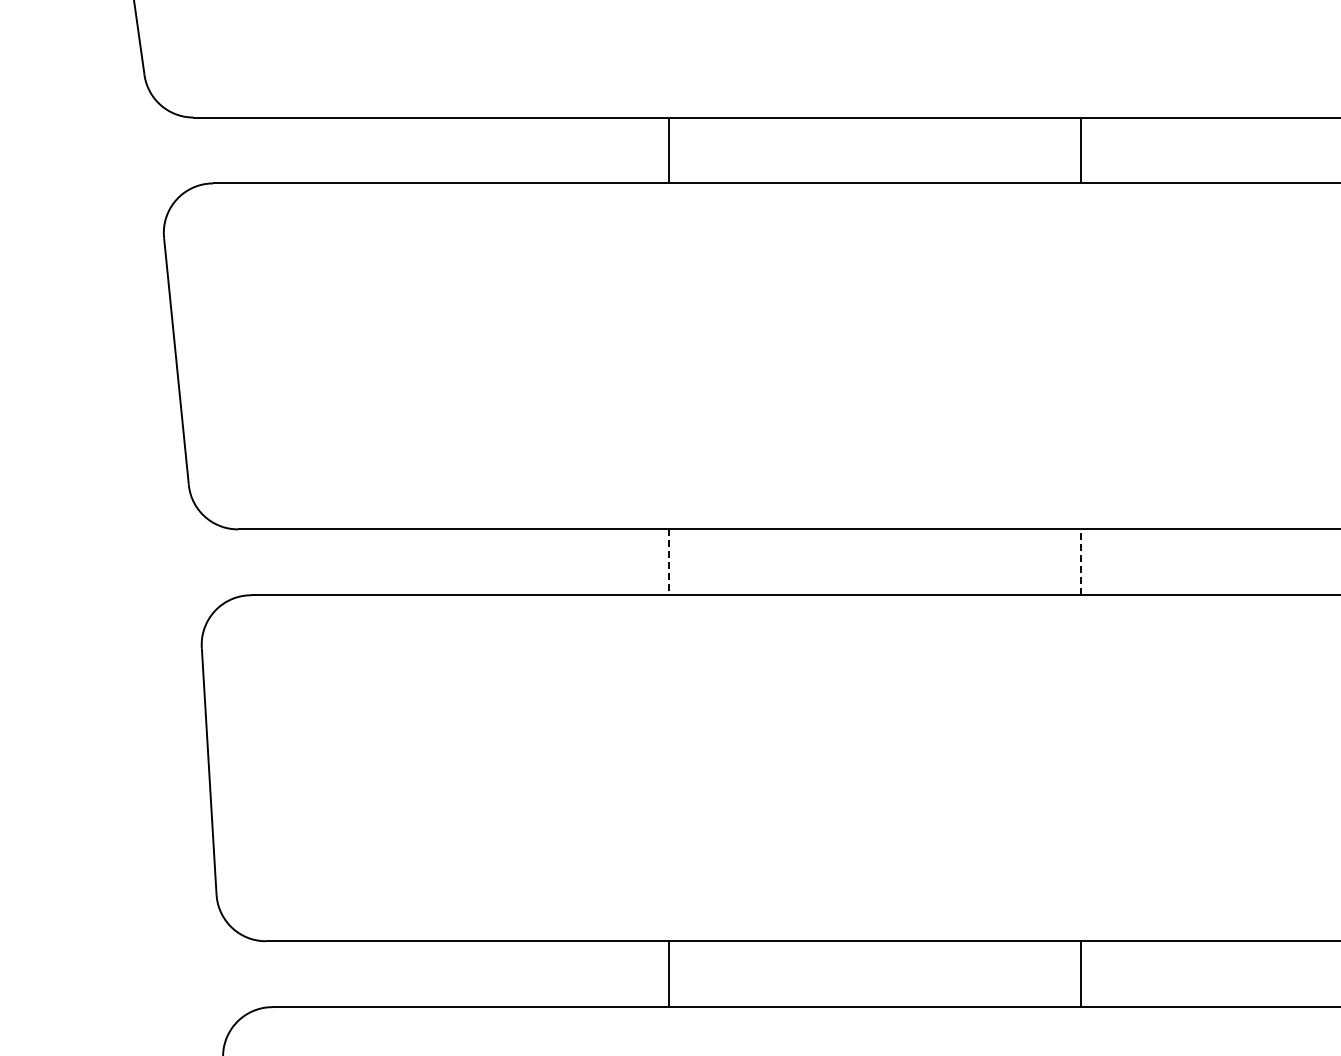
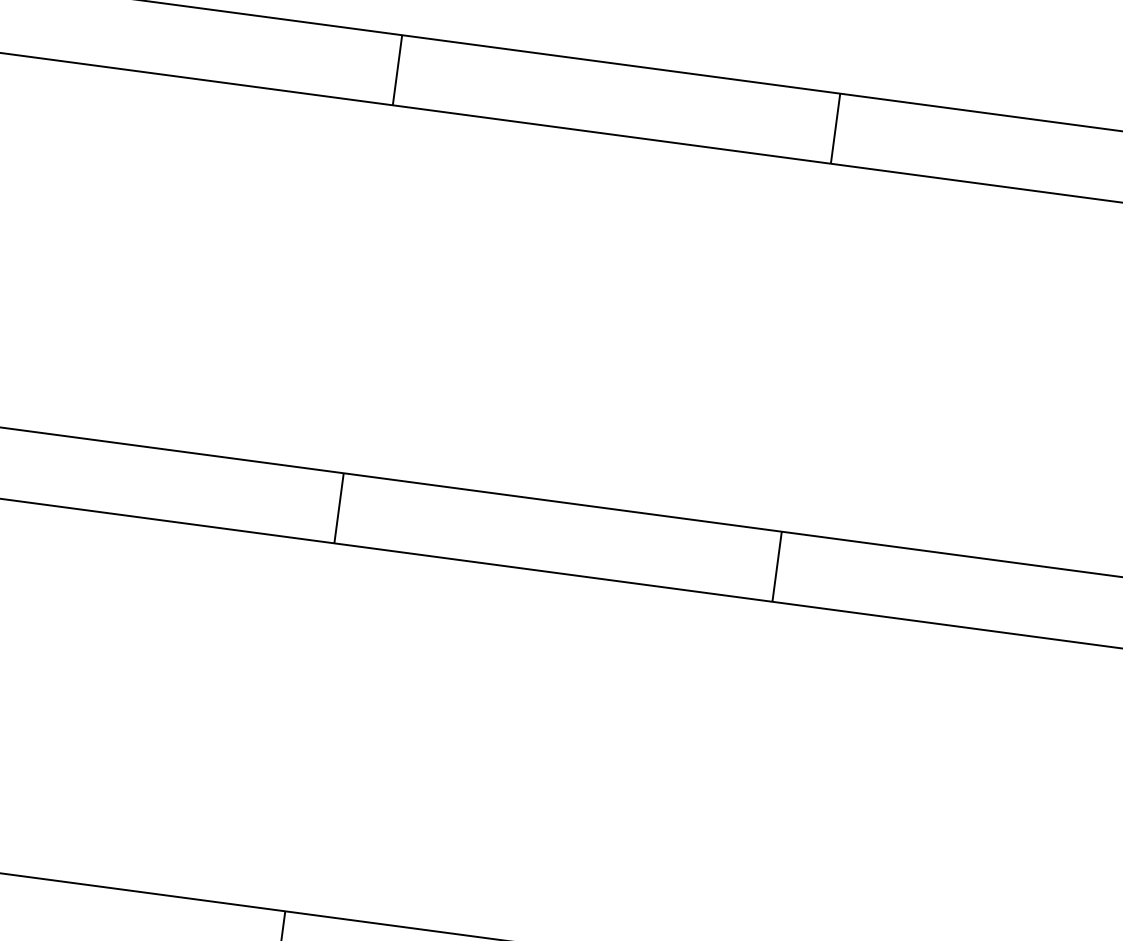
line: (668, 562) -> (338, 508), dashed -> solid
line: (1080, 562) -> (776, 566), dashed -> solid

